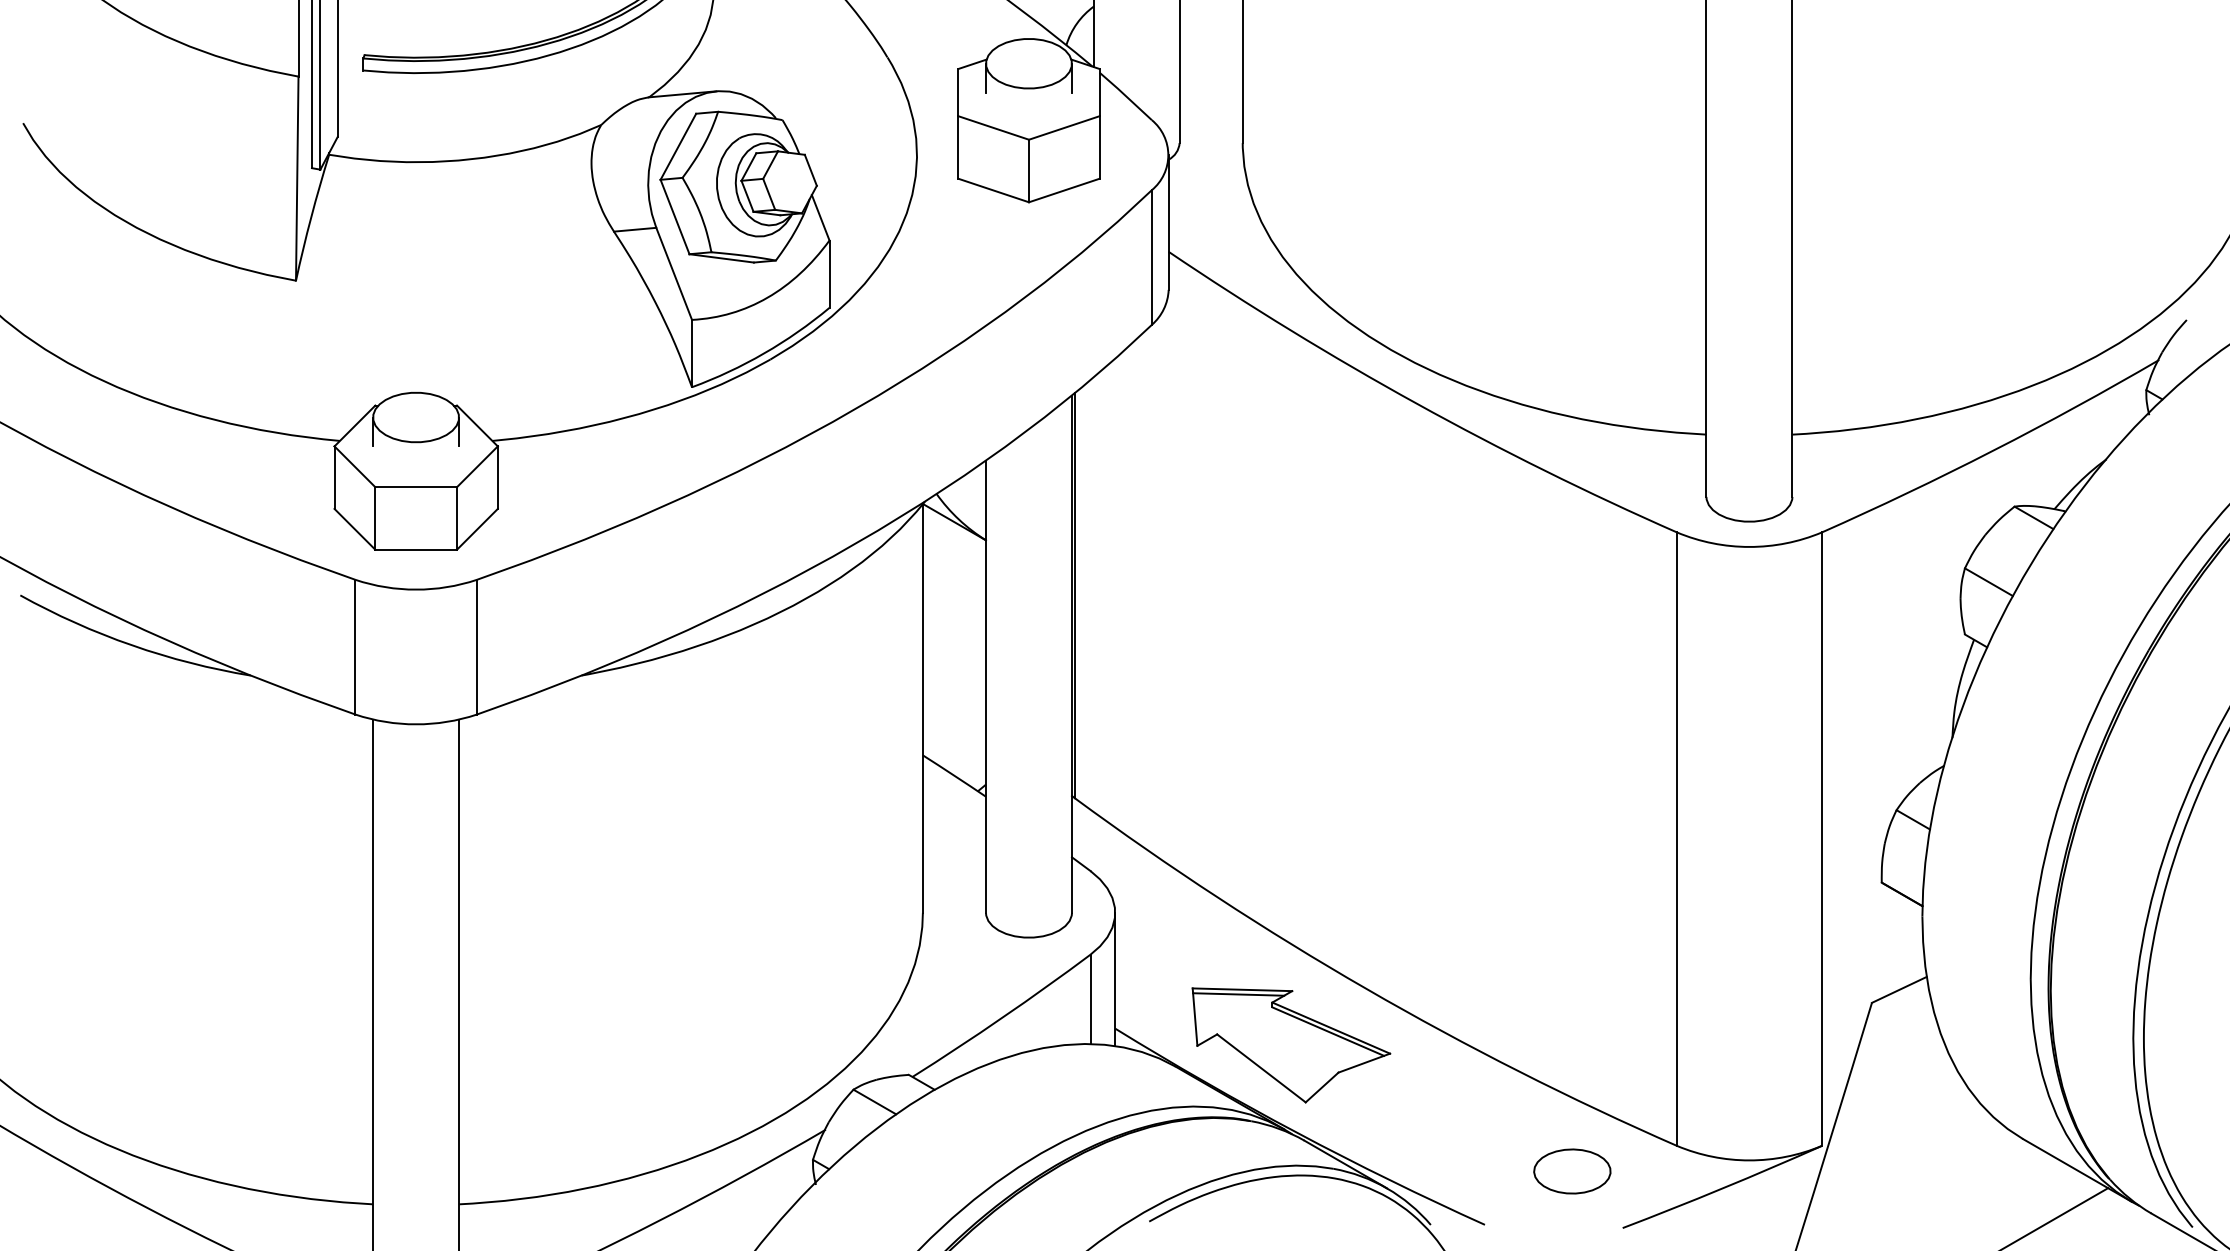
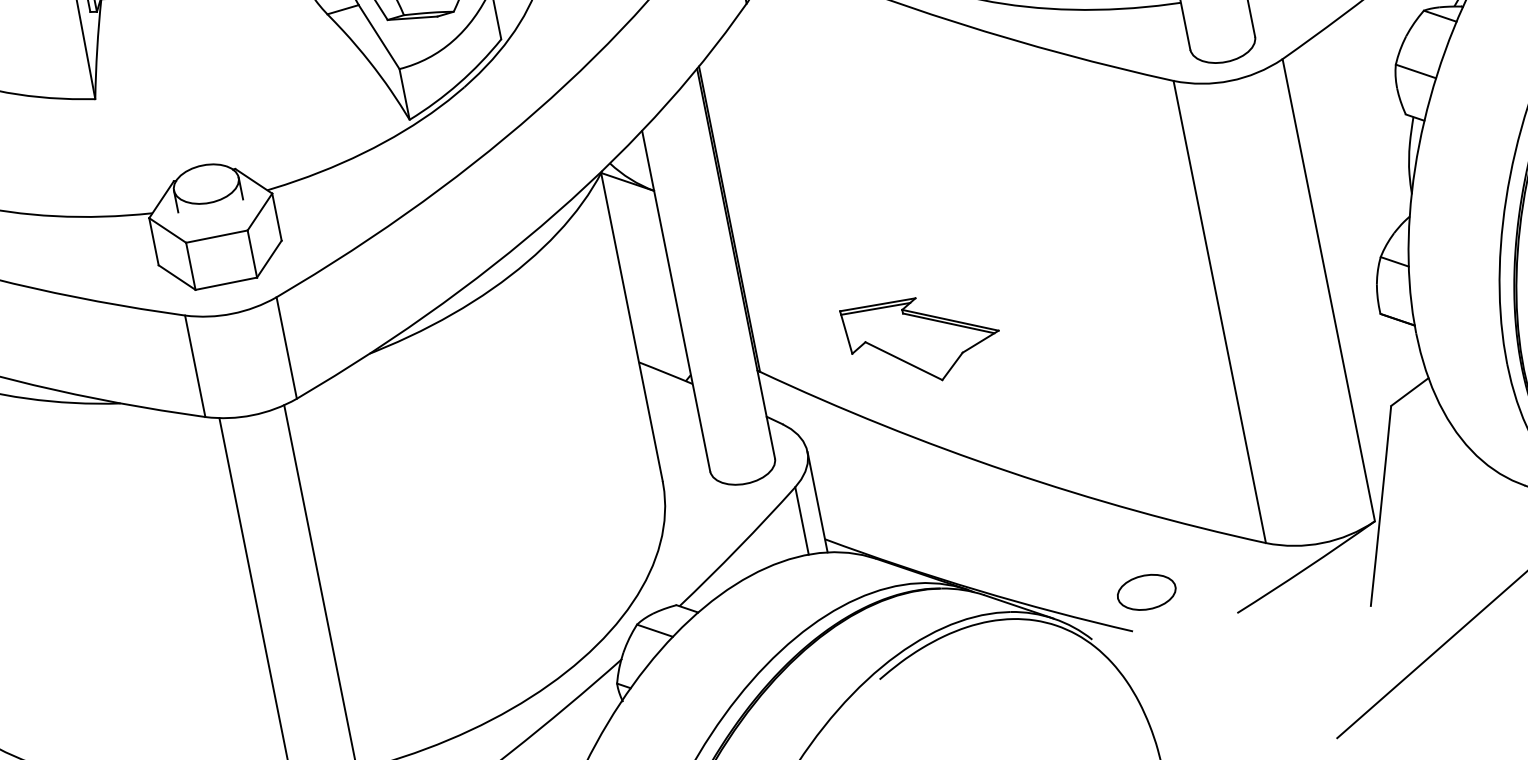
part: (1291, 1045) -> (923, 339), moved
part: (1572, 1171) -> (1146, 592), moved

